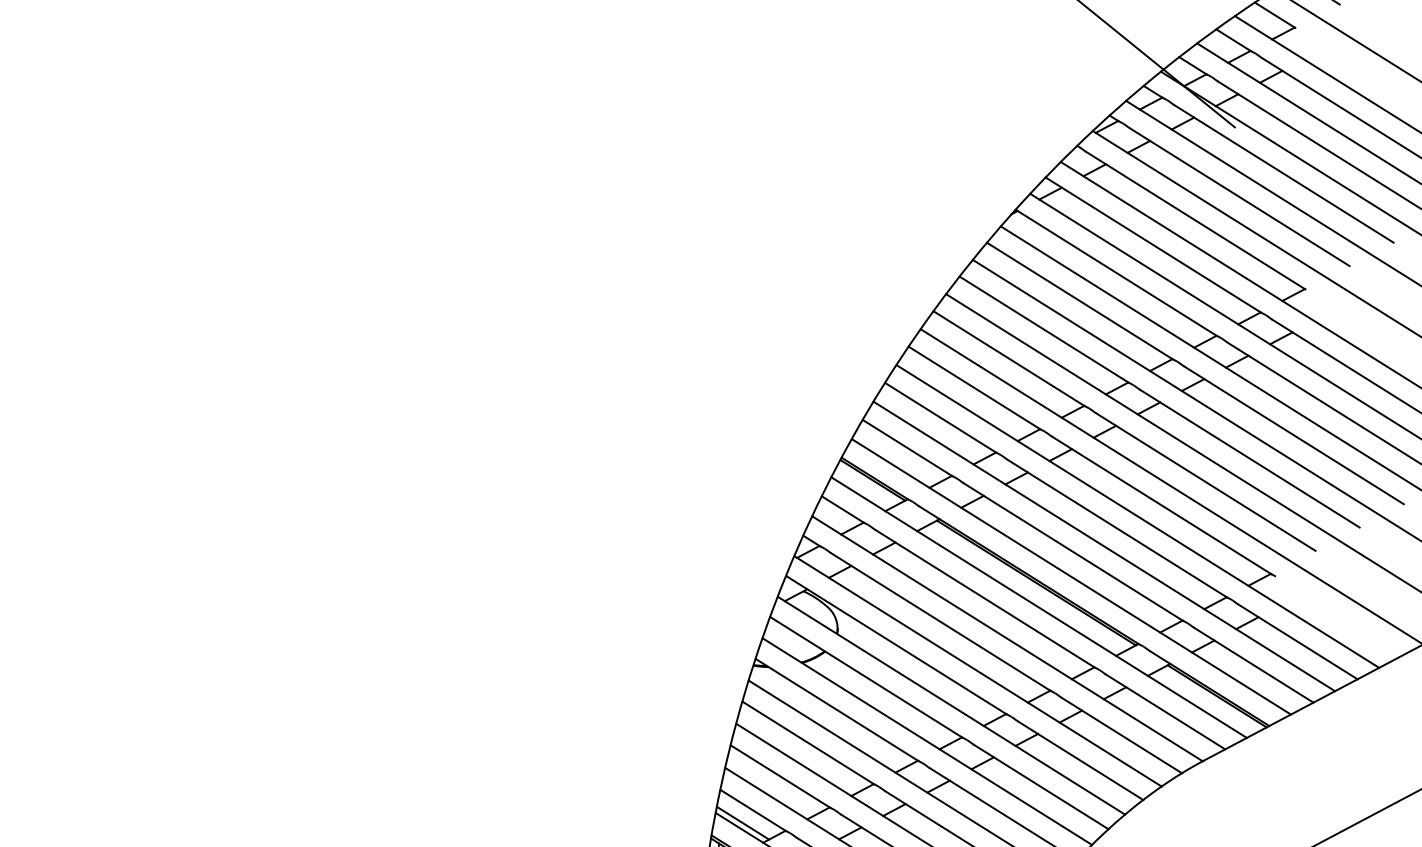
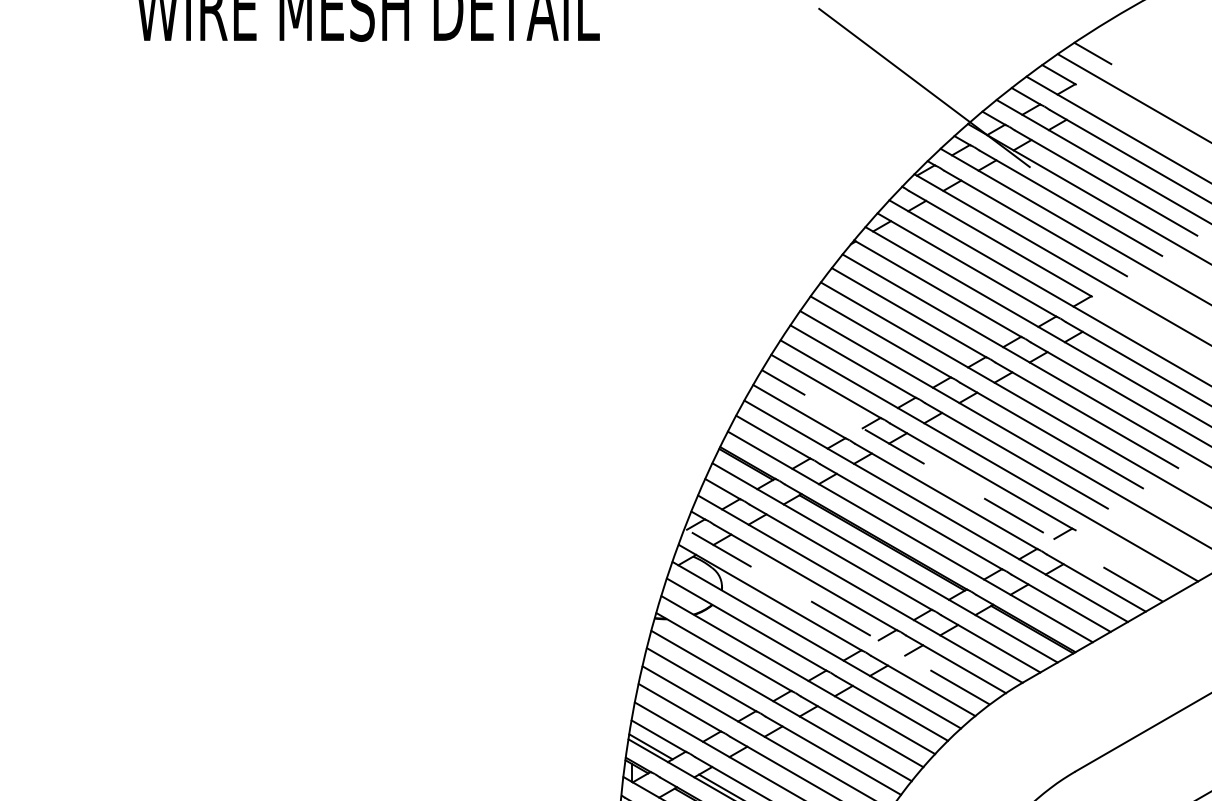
line: (1137, 515) -> (962, 485), solid -> dashed
line: (978, 671) -> (837, 616), solid -> dashed

